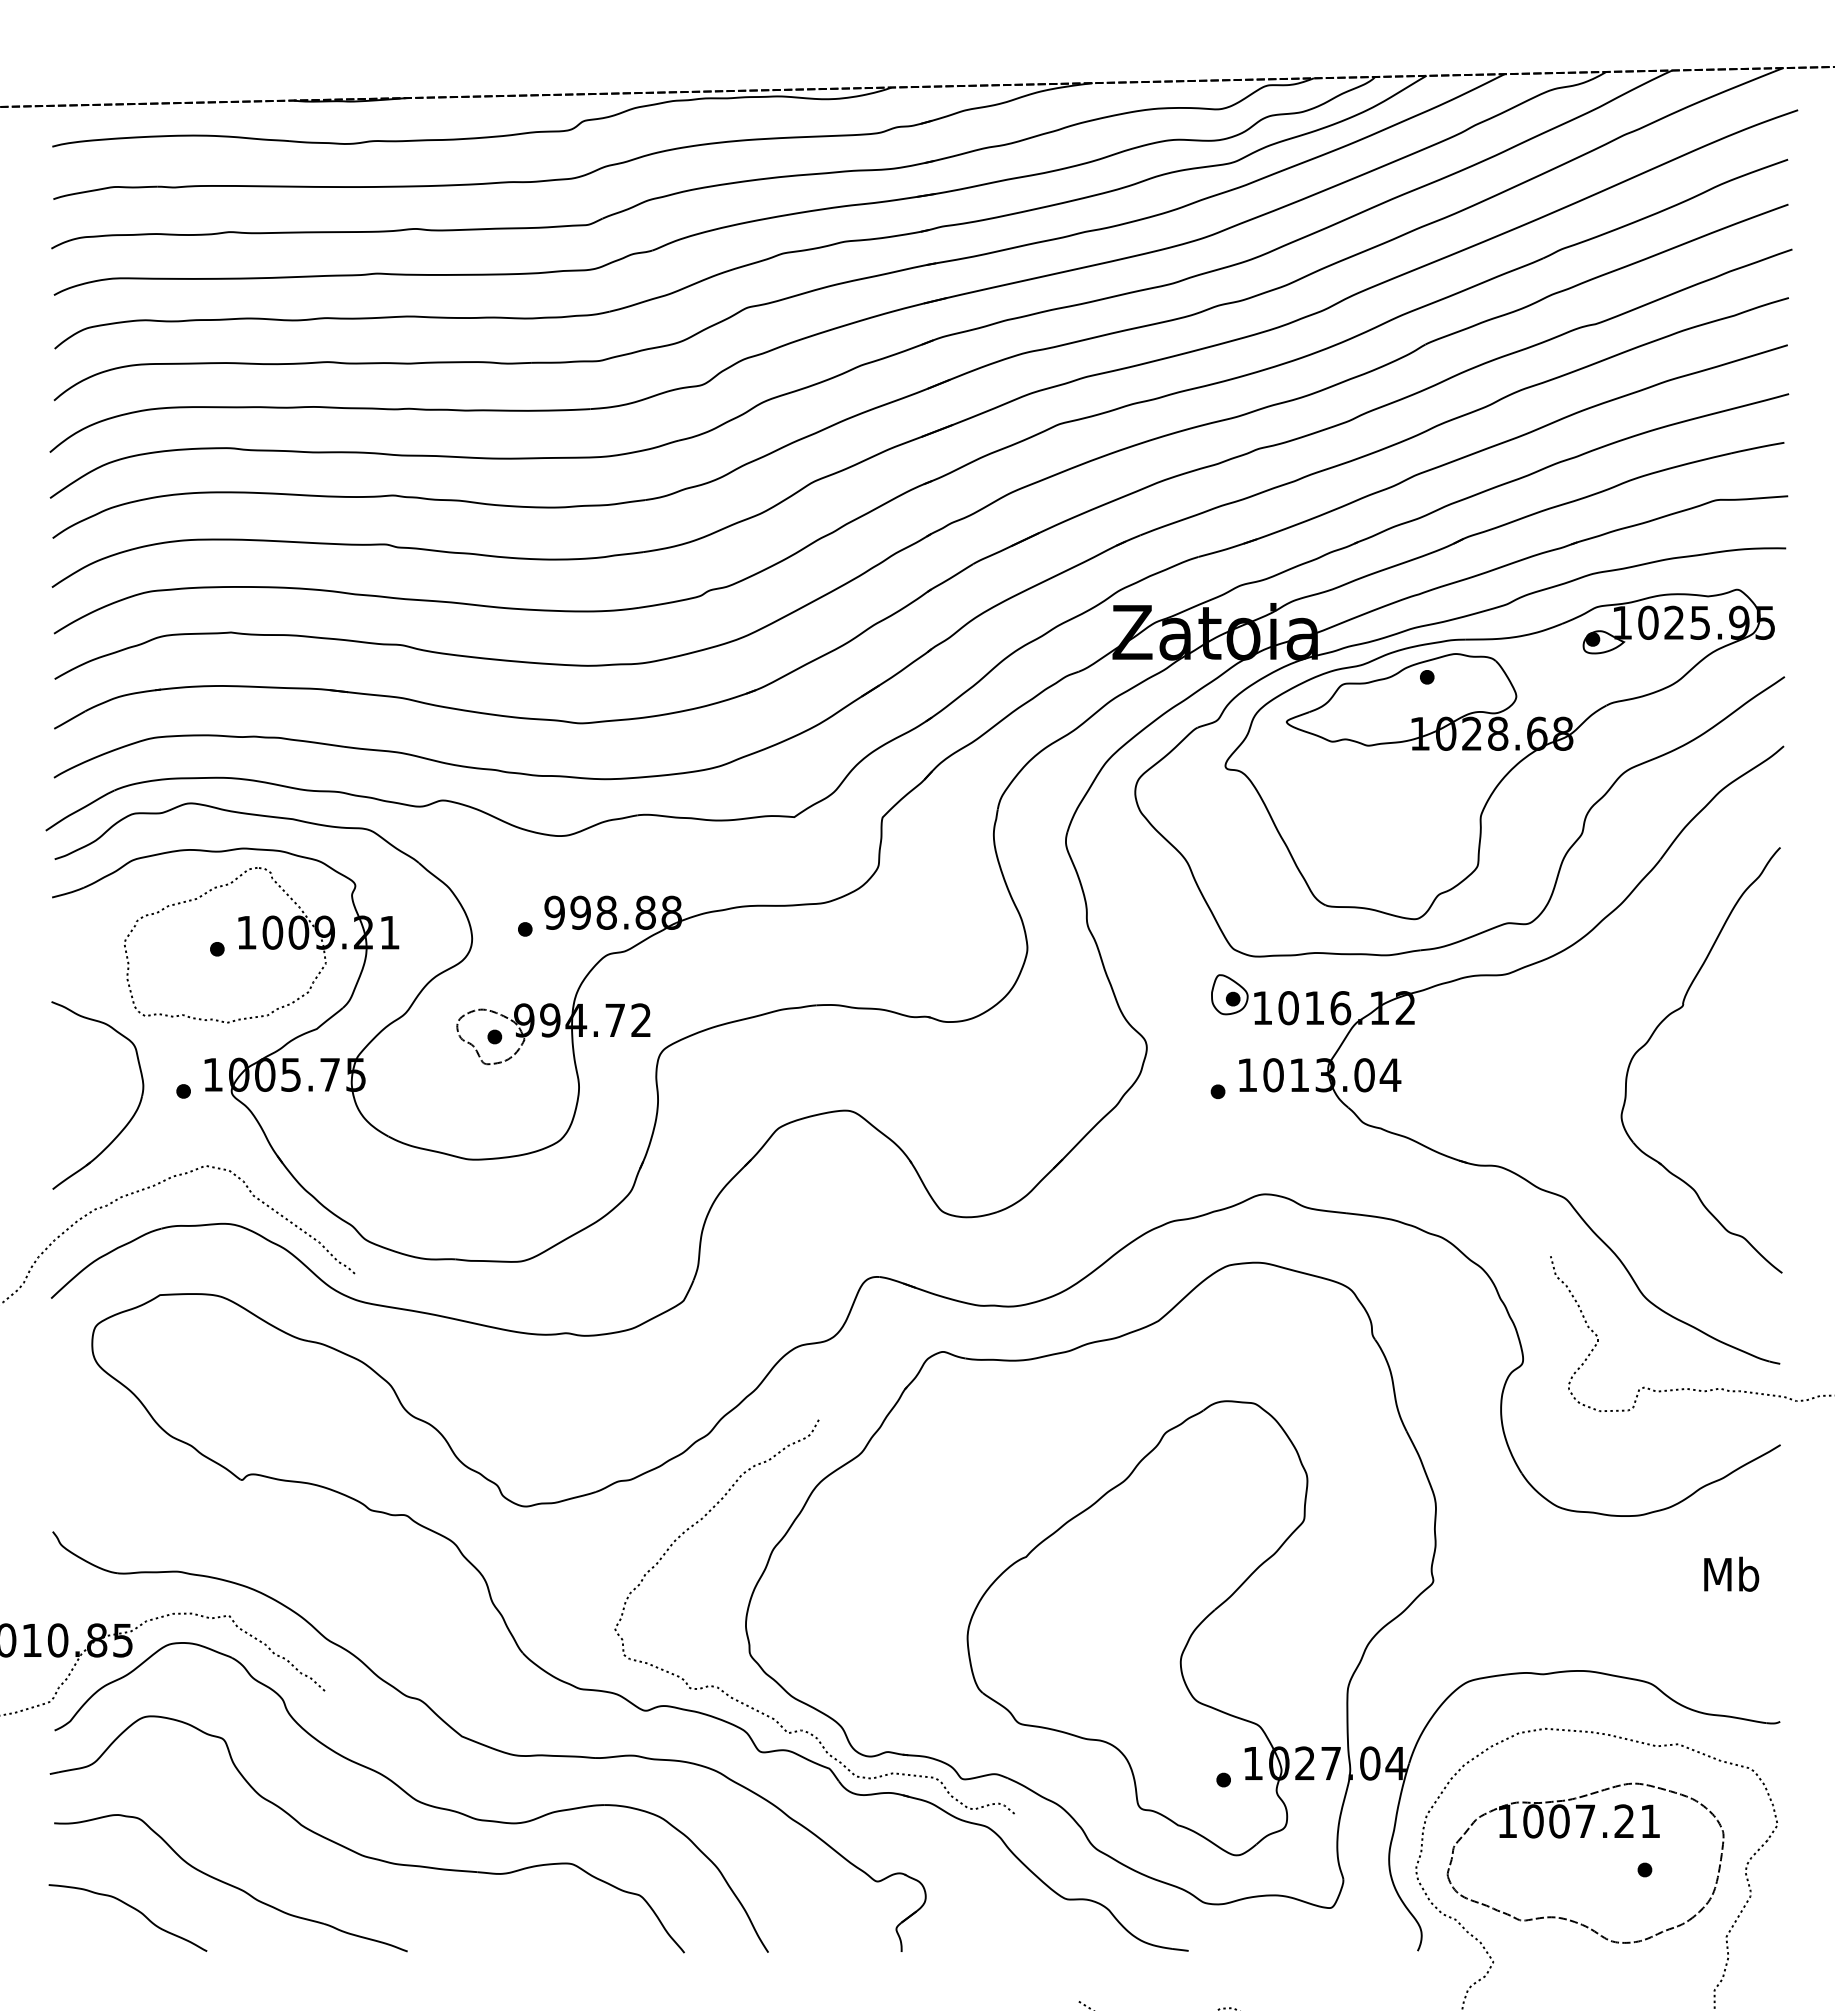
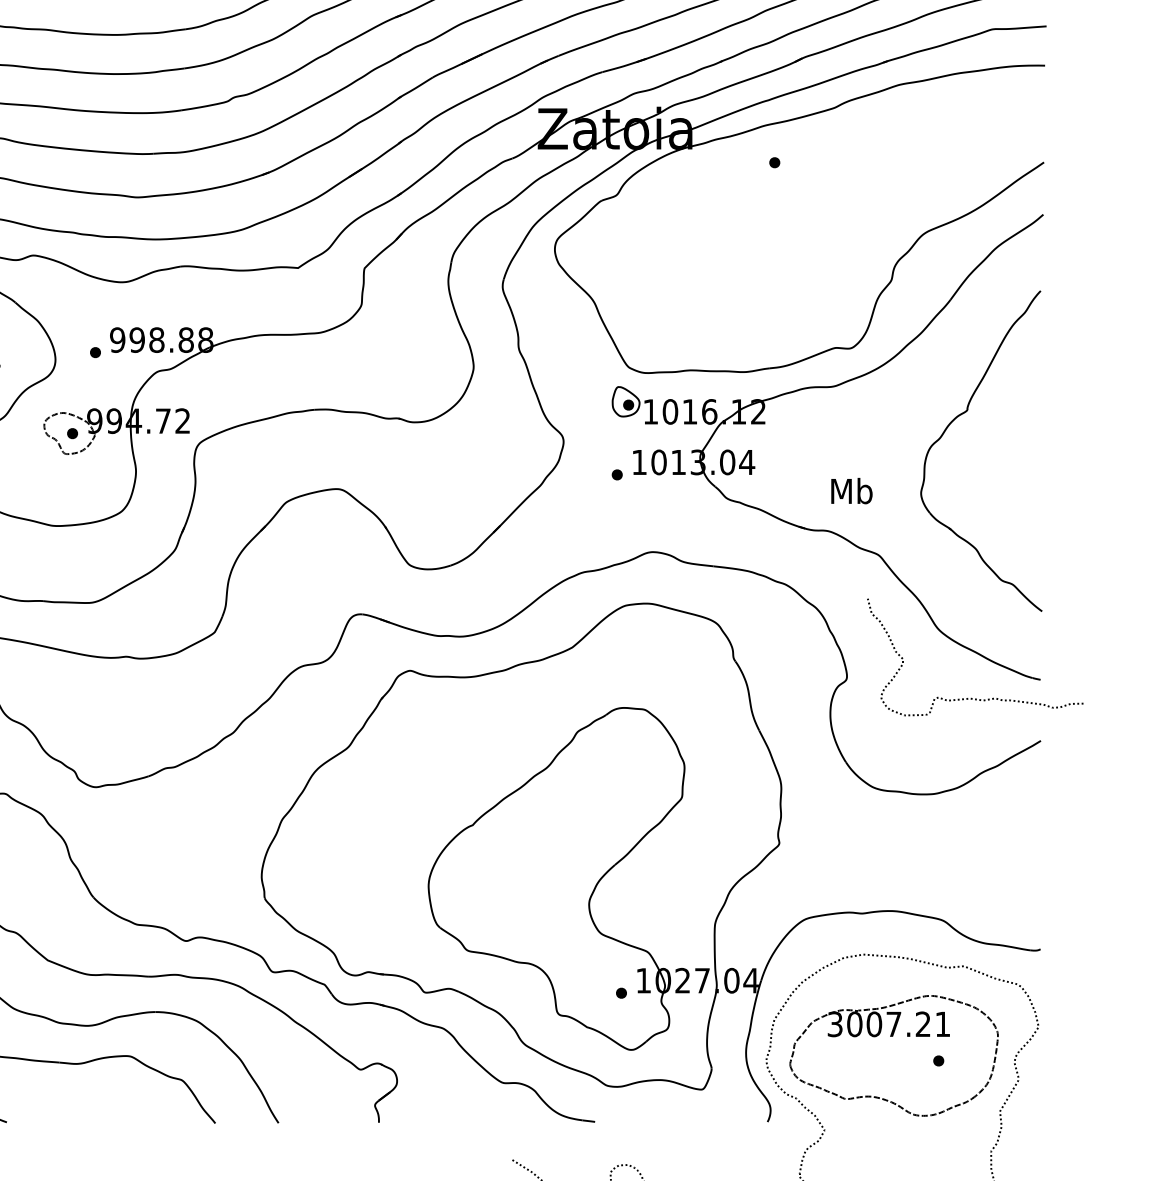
part: (1499, 754) -> (829, 220), removed
text: (1731, 1573) -> (851, 490), moved
curve: (763, 1712) -> (274, 942), removed
text: (1507, 1821) -> (835, 1024), 1007.21 -> 3007.21

